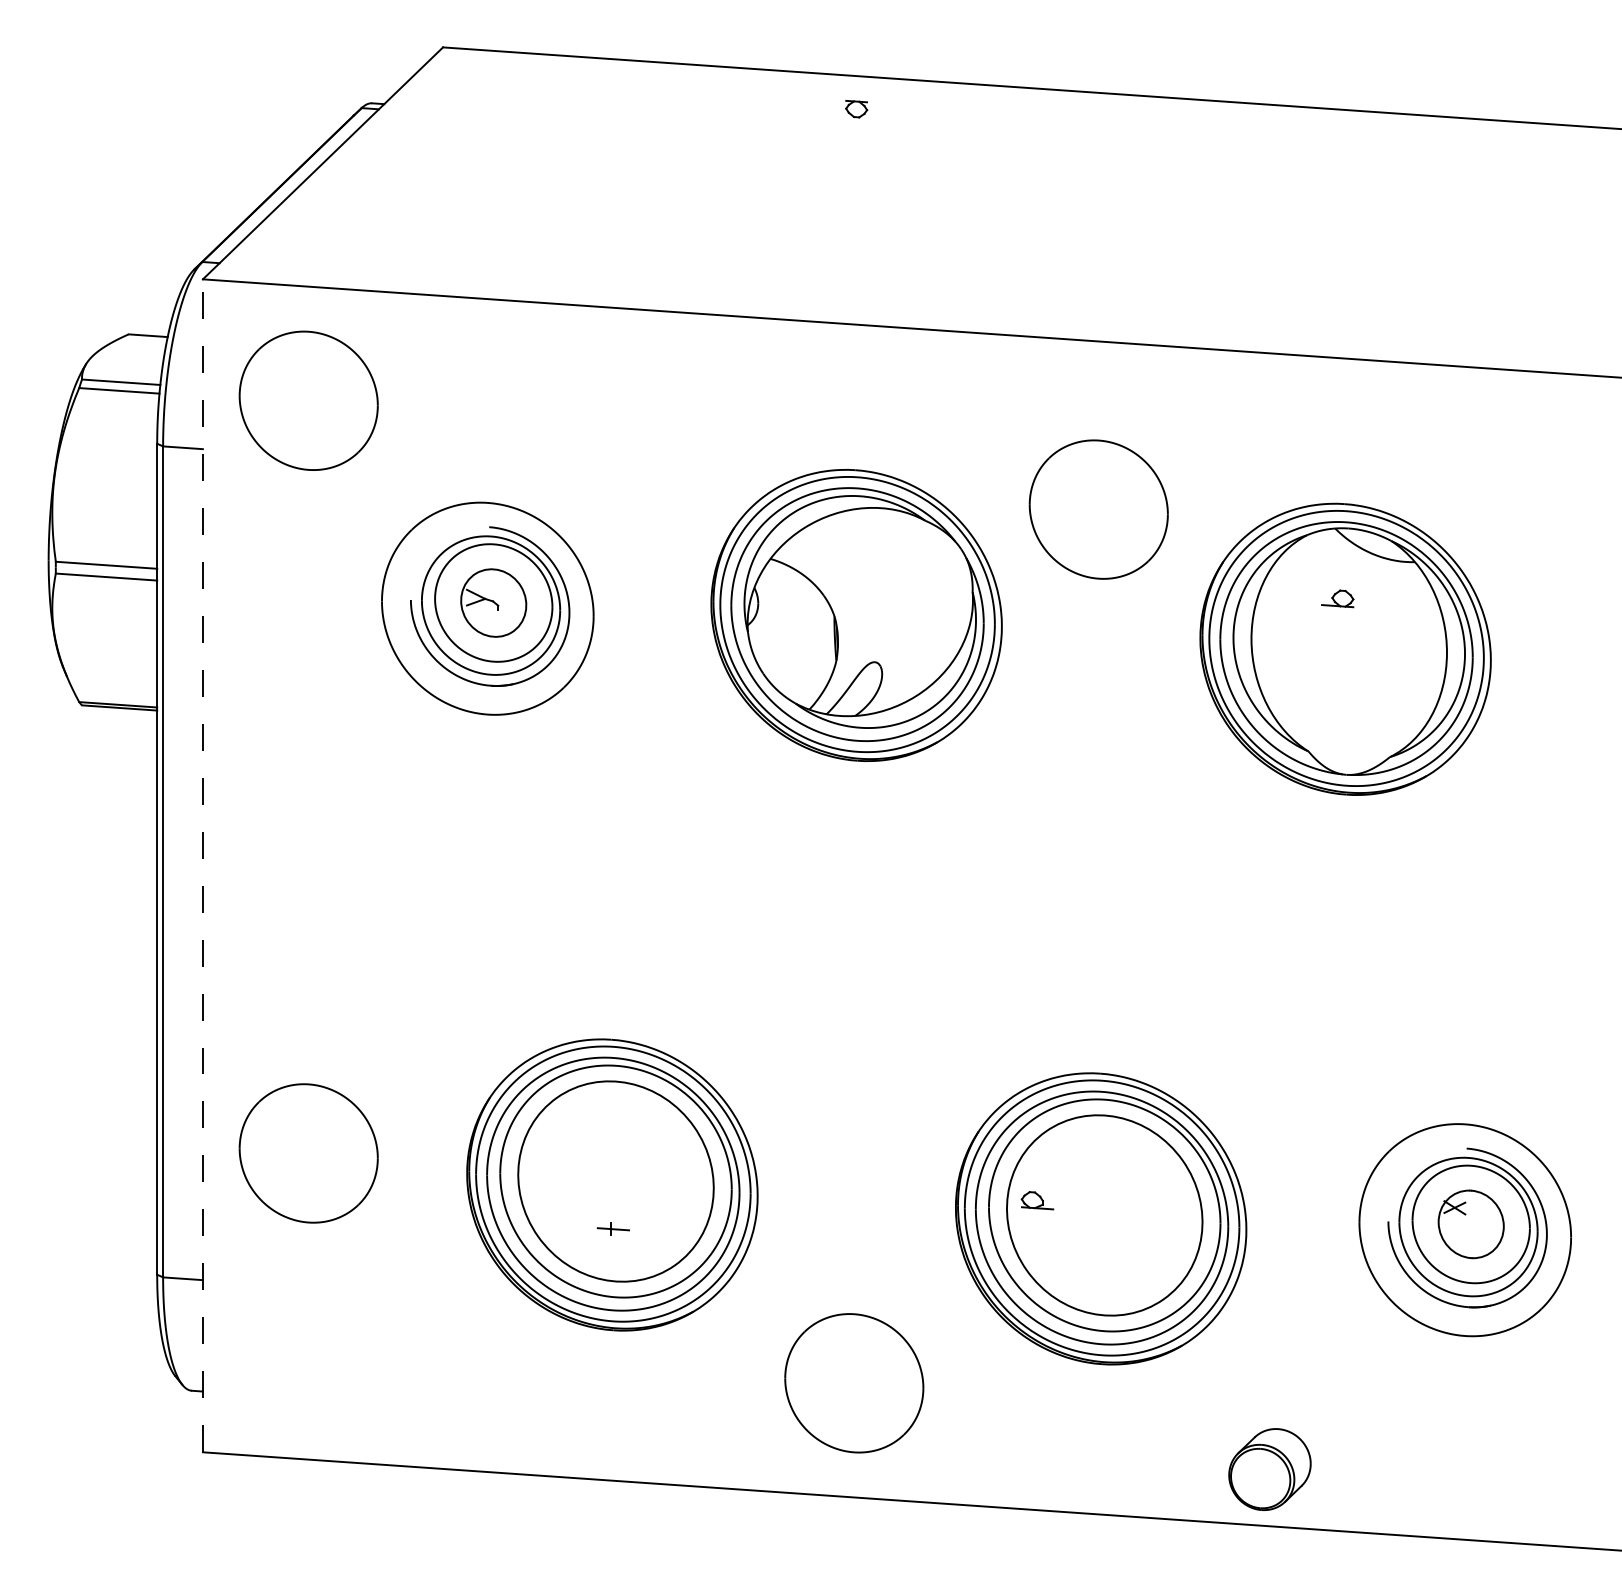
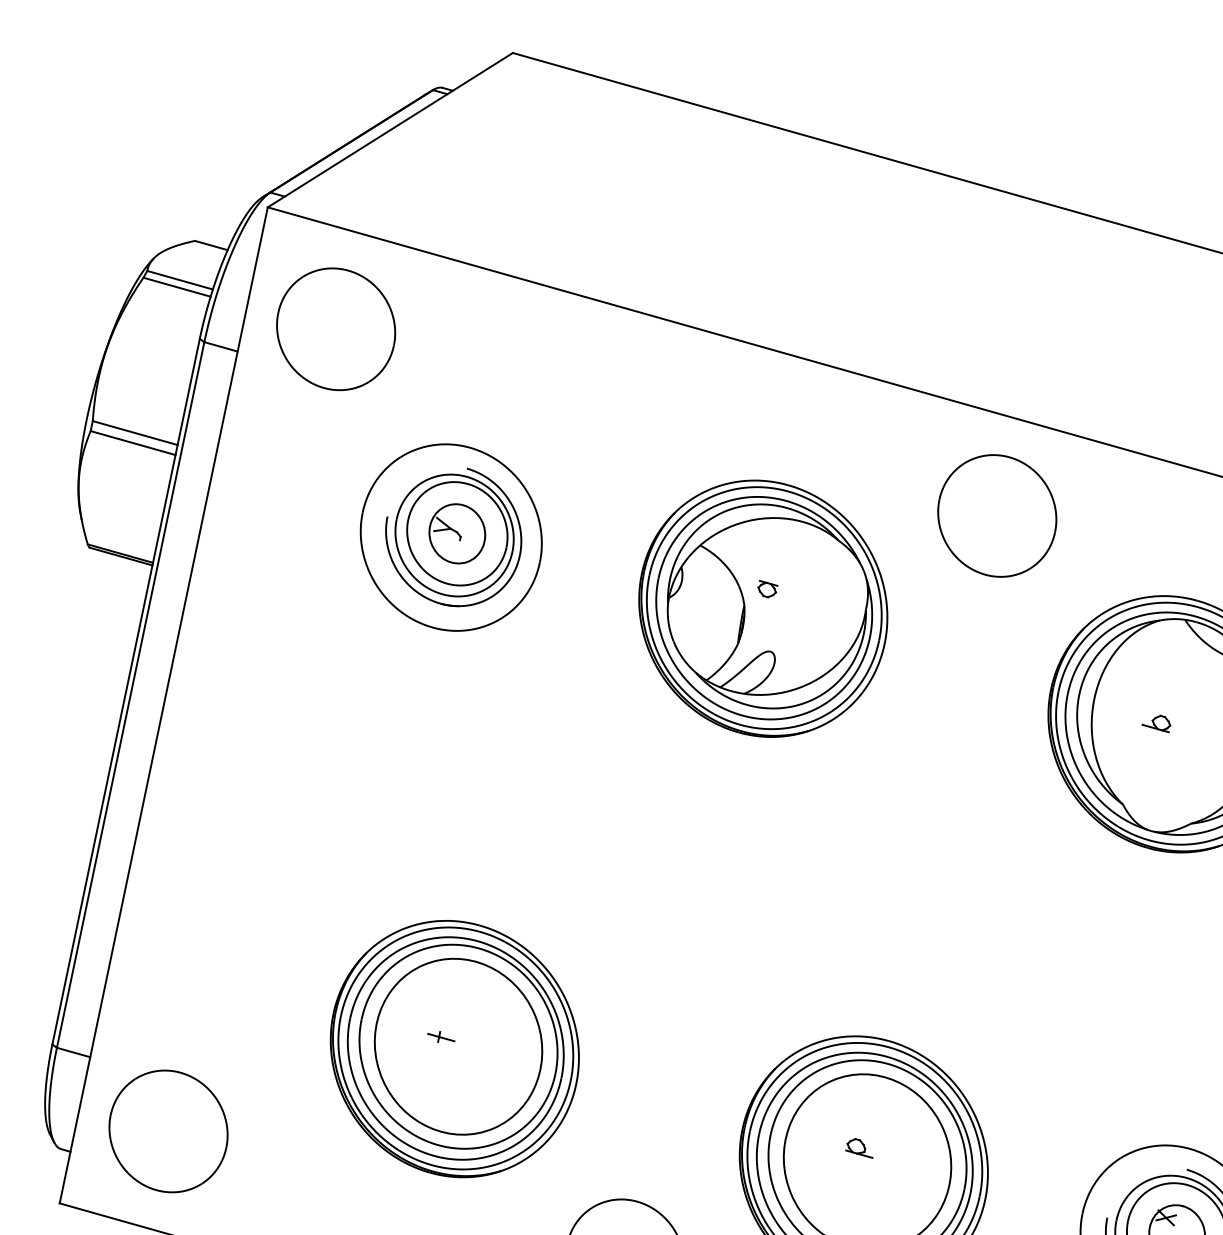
part: (856, 109) -> (767, 590), moved
part: (1098, 509) -> (997, 515), moved
part: (1337, 598) -> (1156, 722), moved
line: (202, 865) -> (163, 705), dashed -> solid
part: (308, 1153) -> (168, 1131), moved
part: (1037, 1200) -> (860, 1147), moved
part: (612, 1228) -> (440, 1036), moved

